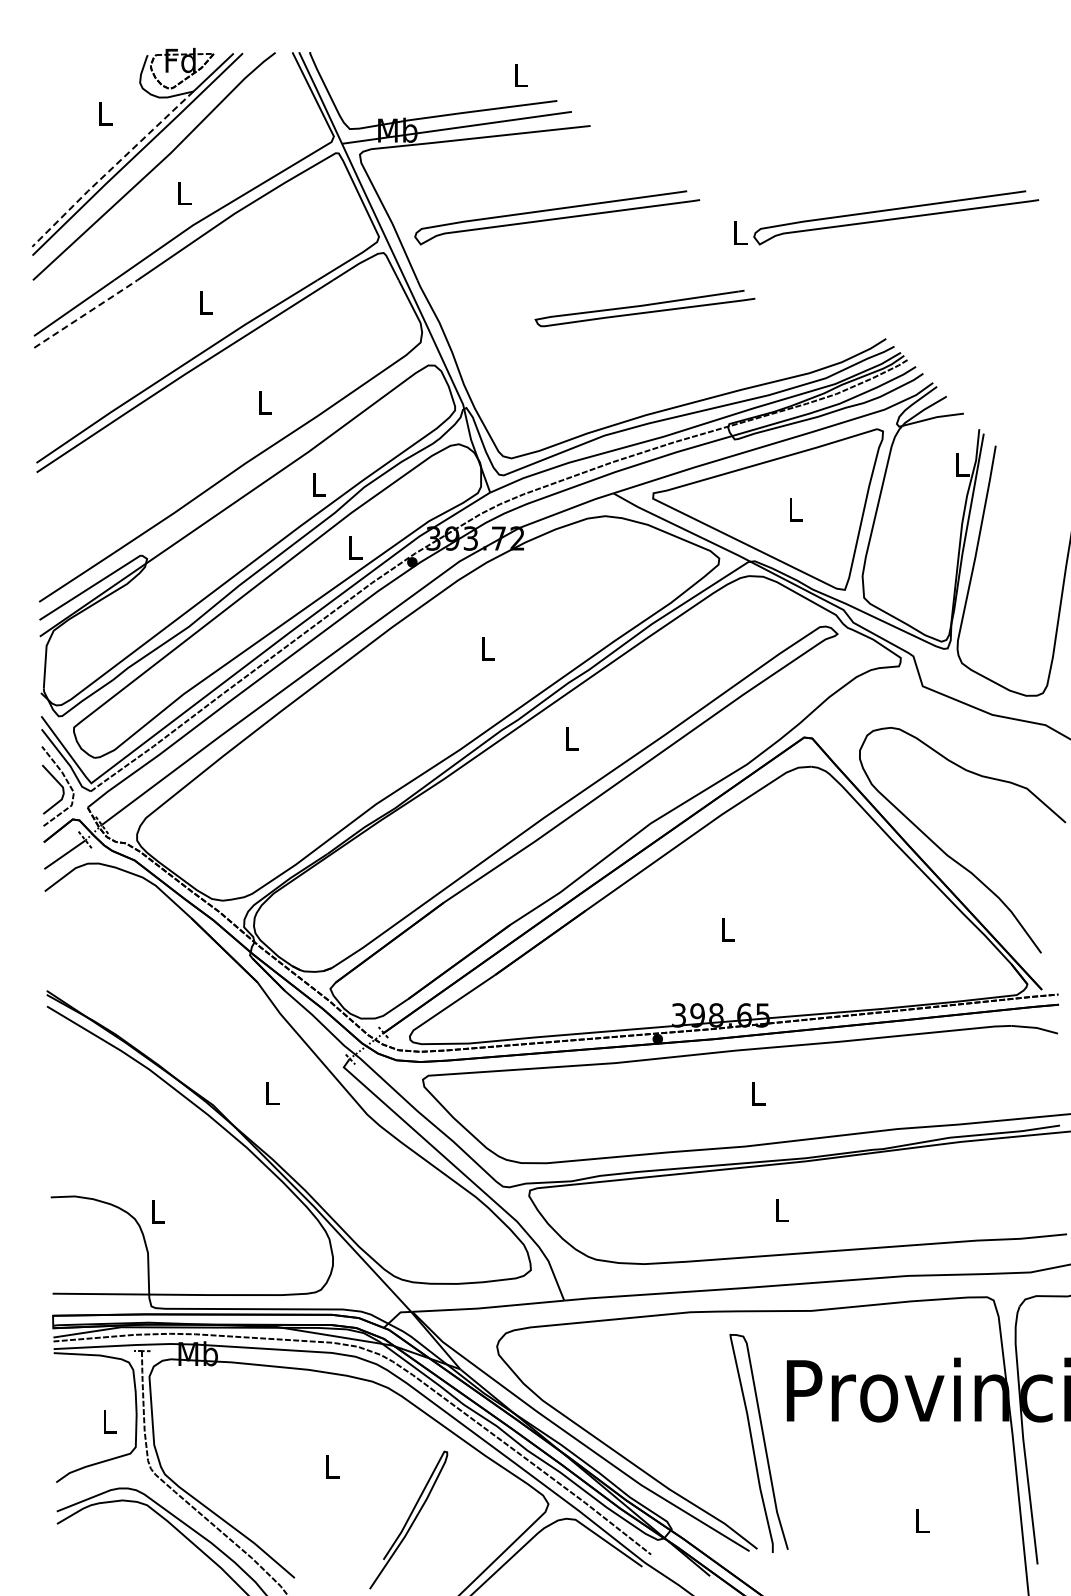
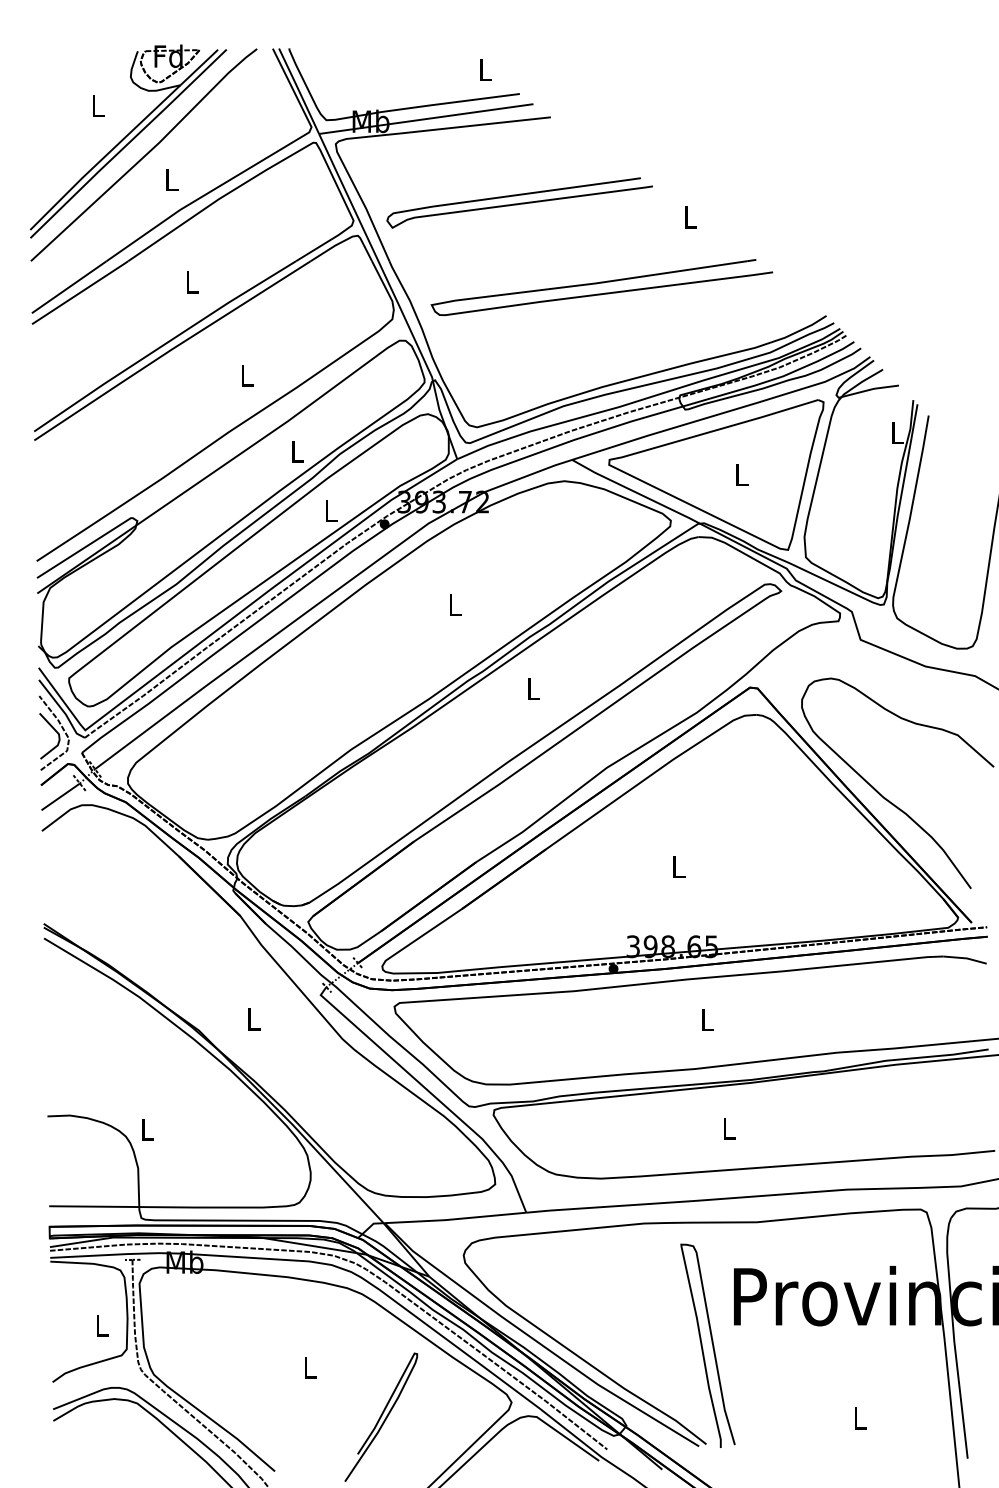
line: (111, 168) -> (104, 156), dashed -> solid
curve: (896, 217) -> (836, 202), removed
part: (644, 308) -> (601, 287), size x1.67
line: (86, 313) -> (80, 292), dashed -> solid

